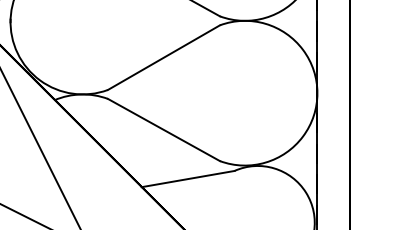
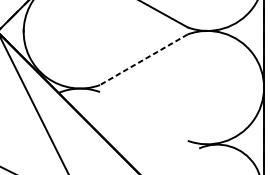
line: (163, 57) -> (143, 59), solid -> dashed
line: (163, 129) -> (143, 116), removed
line: (187, 178) -> (162, 154), removed

